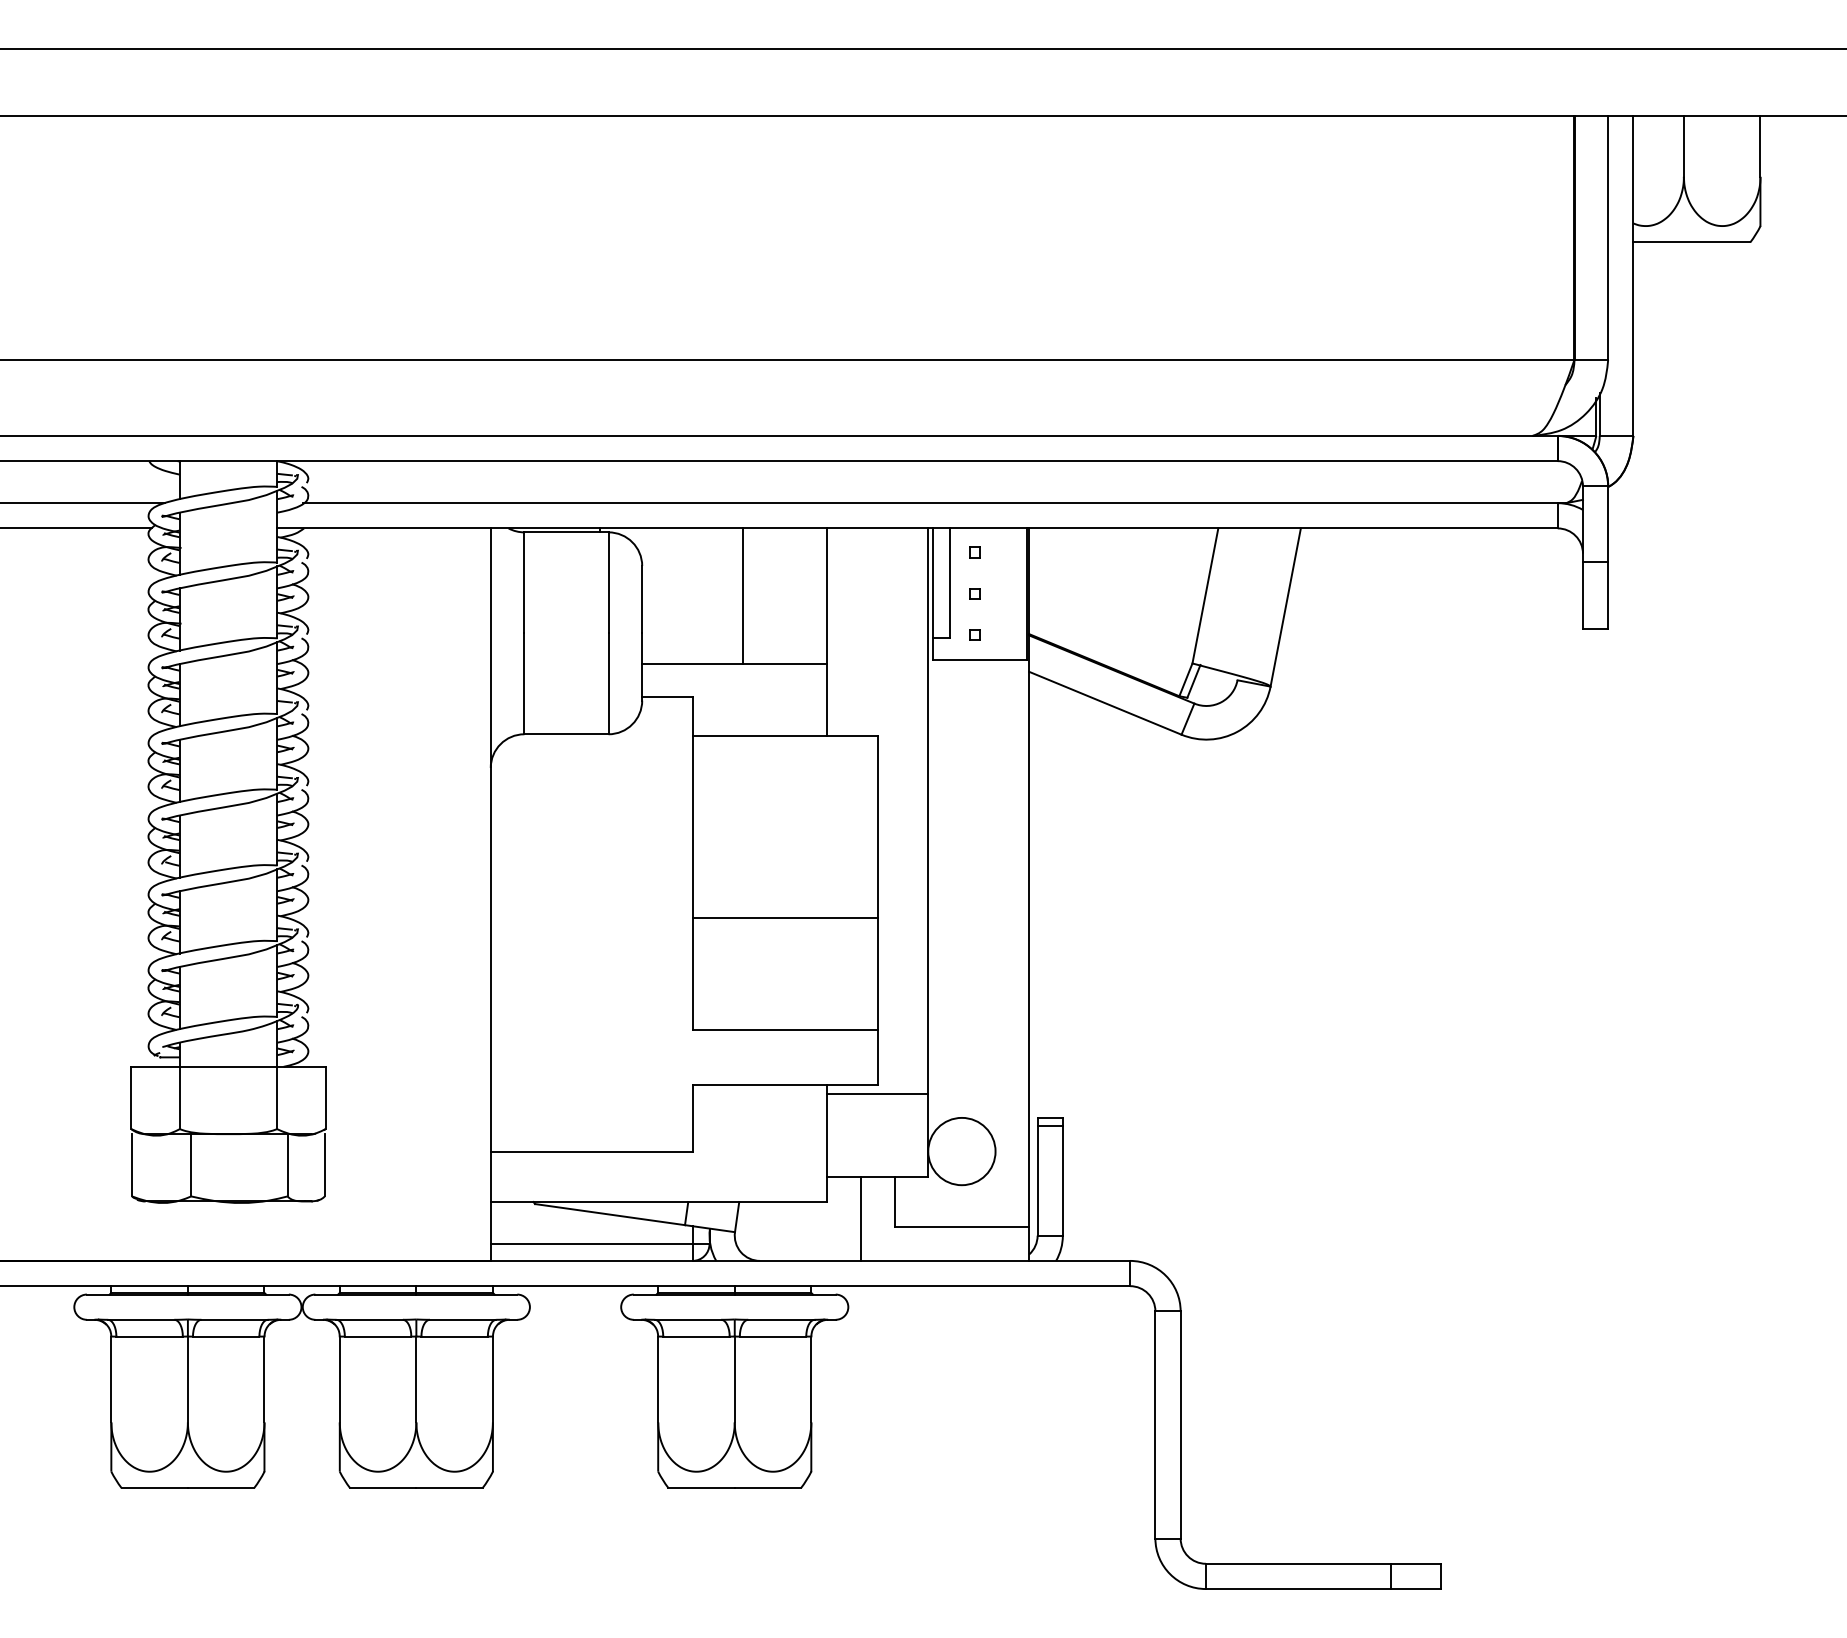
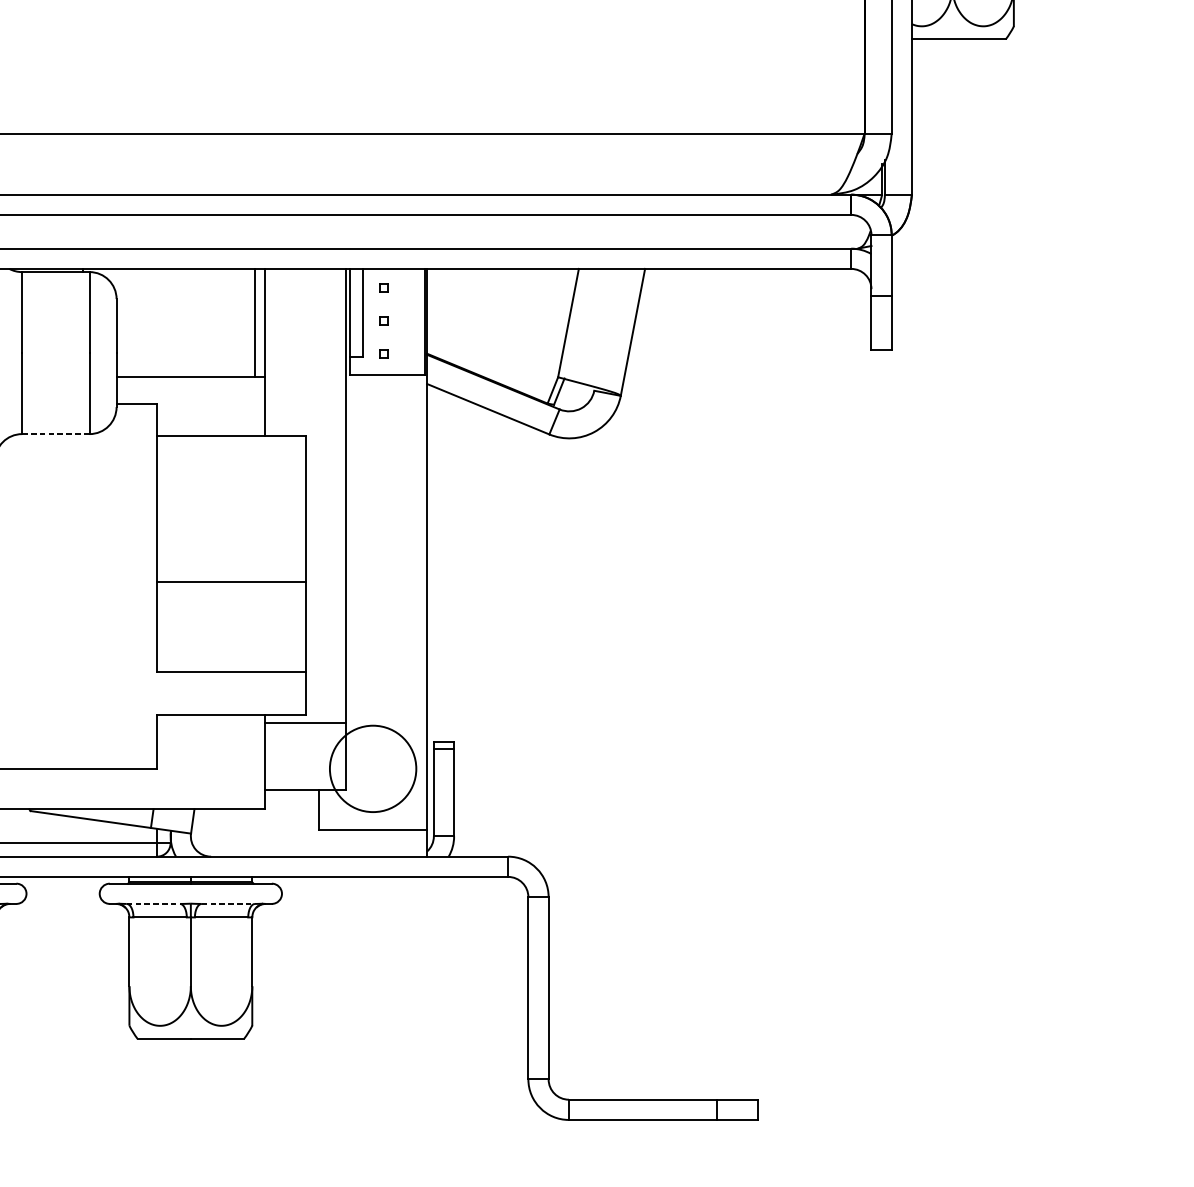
line: (743, 595) -> (254, 322), moved
line: (566, 734) -> (55, 434), solid -> dashed
circle: (961, 1151) -> (372, 768), size x1.6
line: (860, 1218) -> (291, 822), removed
line: (688, 1319) -> (153, 903), solid -> dashed
line: (781, 1319) -> (228, 903), solid -> dashed

